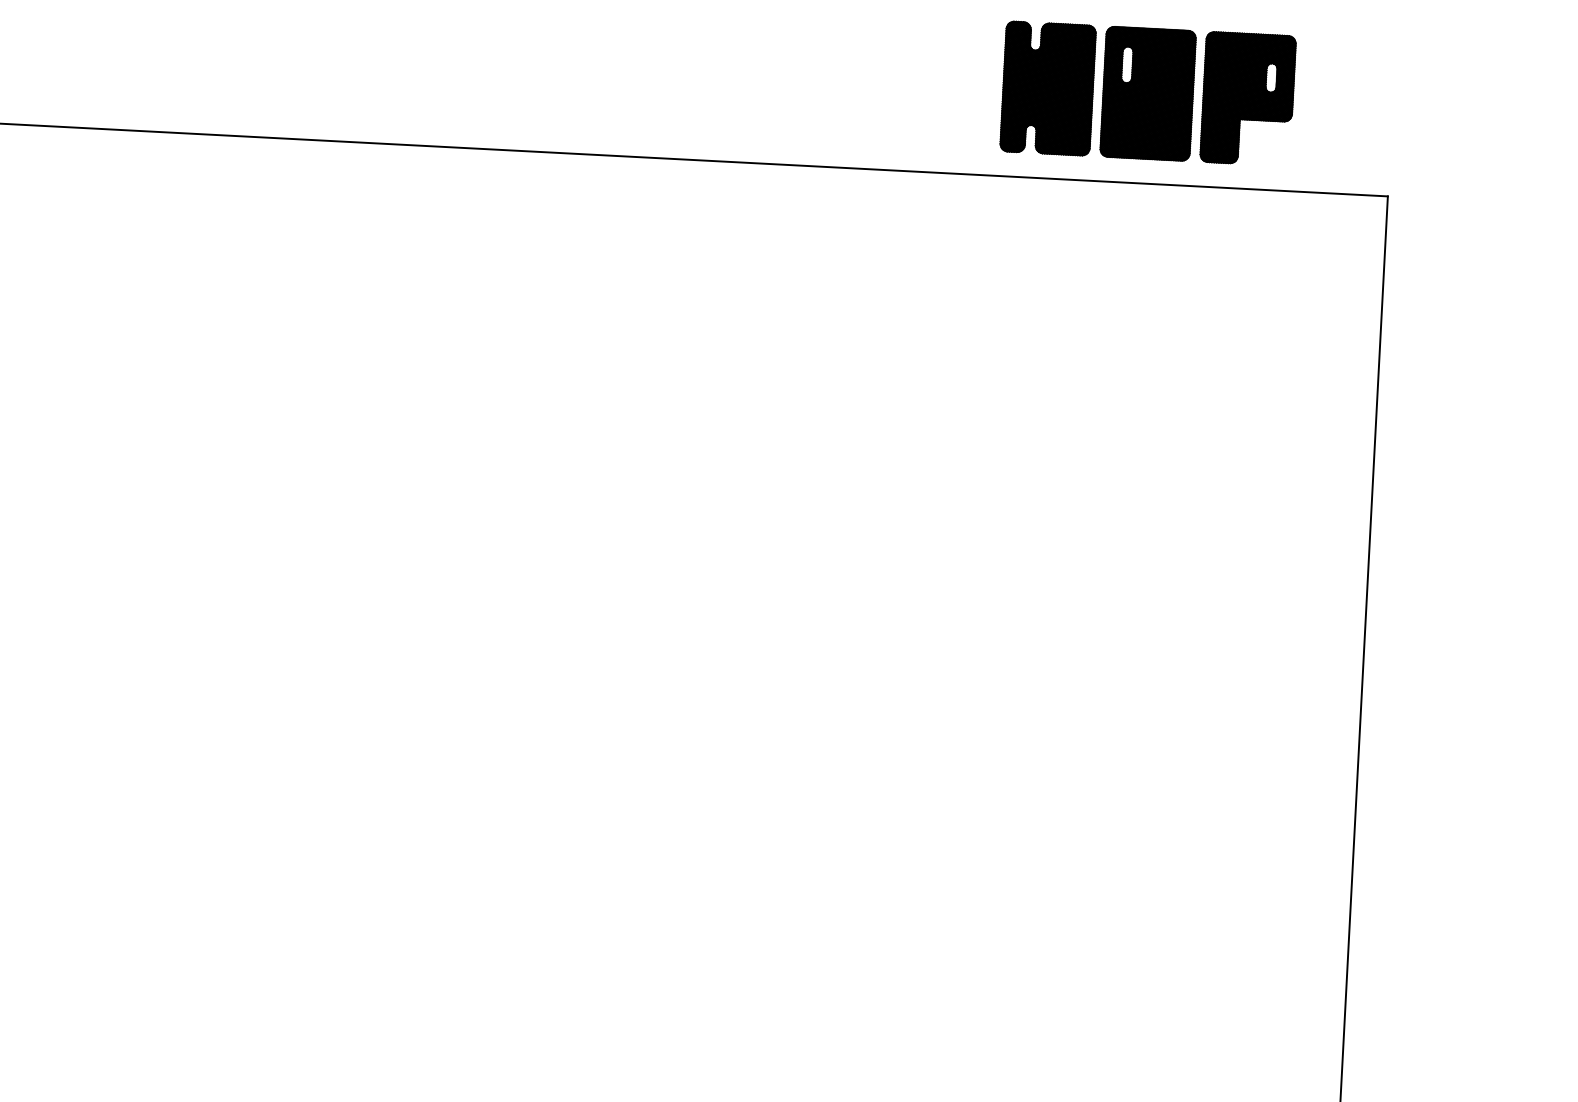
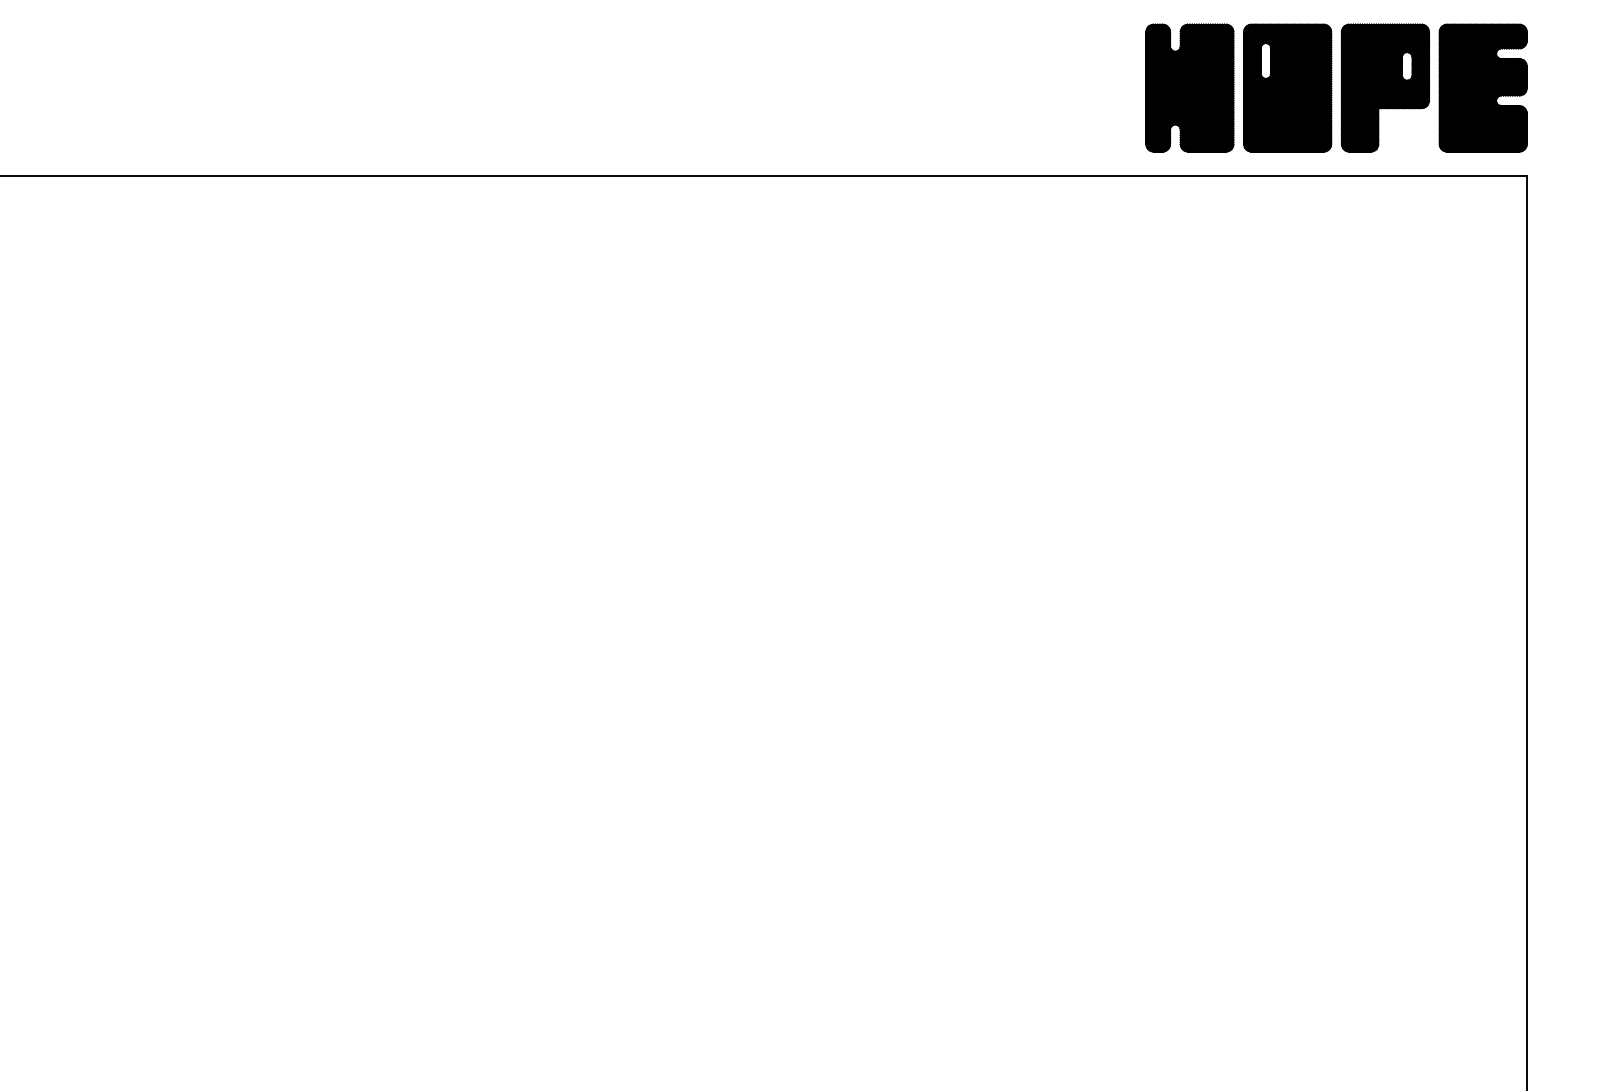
part: (1347, 103) -> (1482, 87), added

